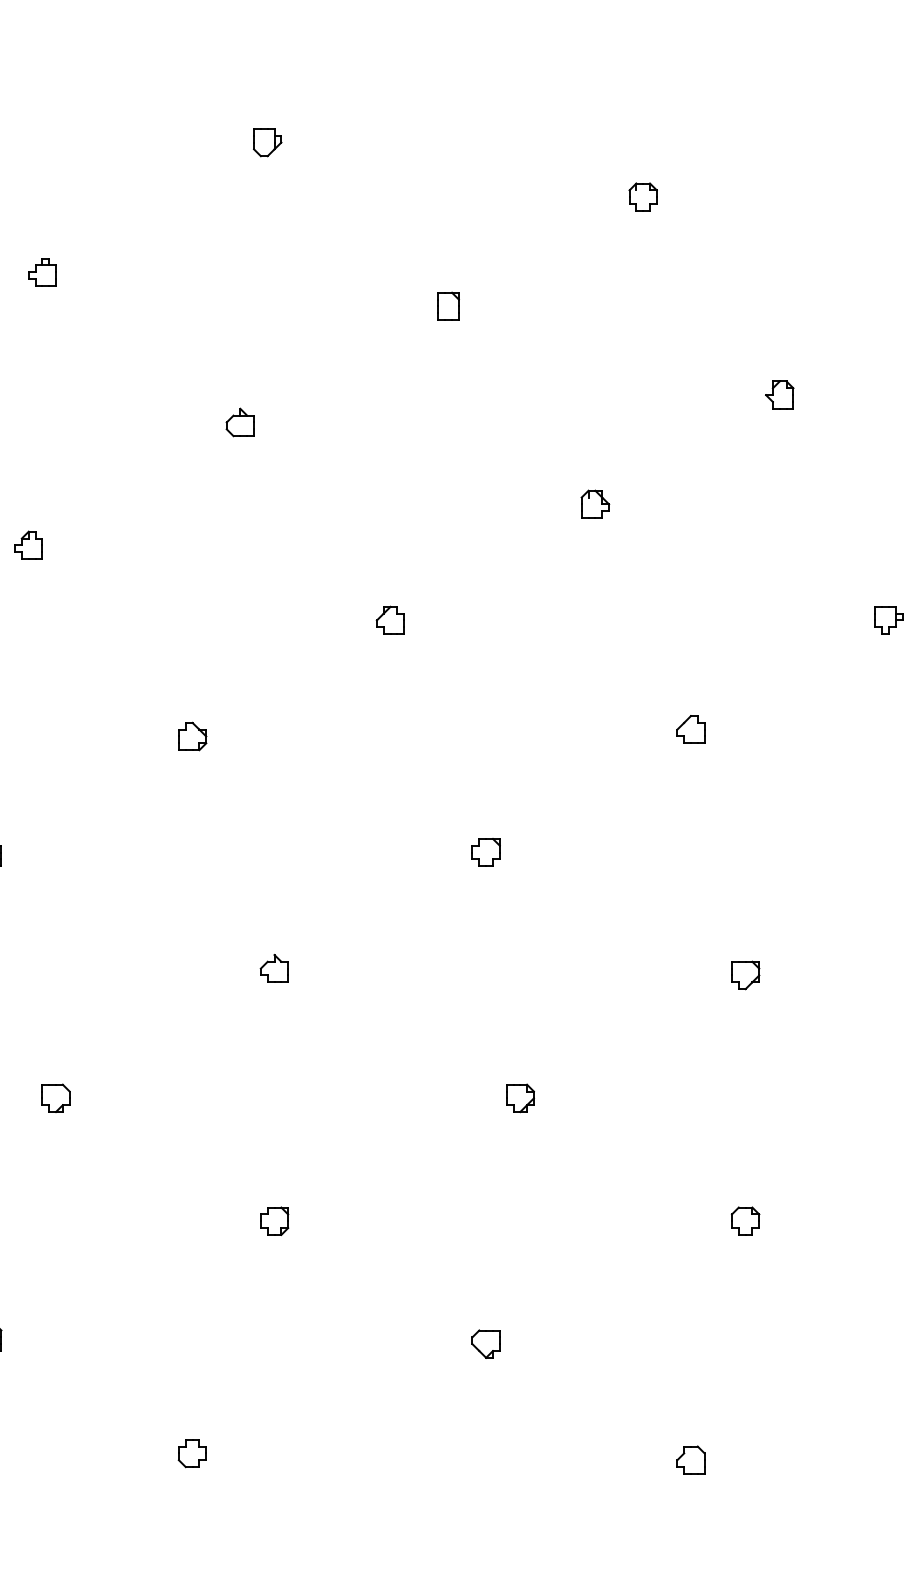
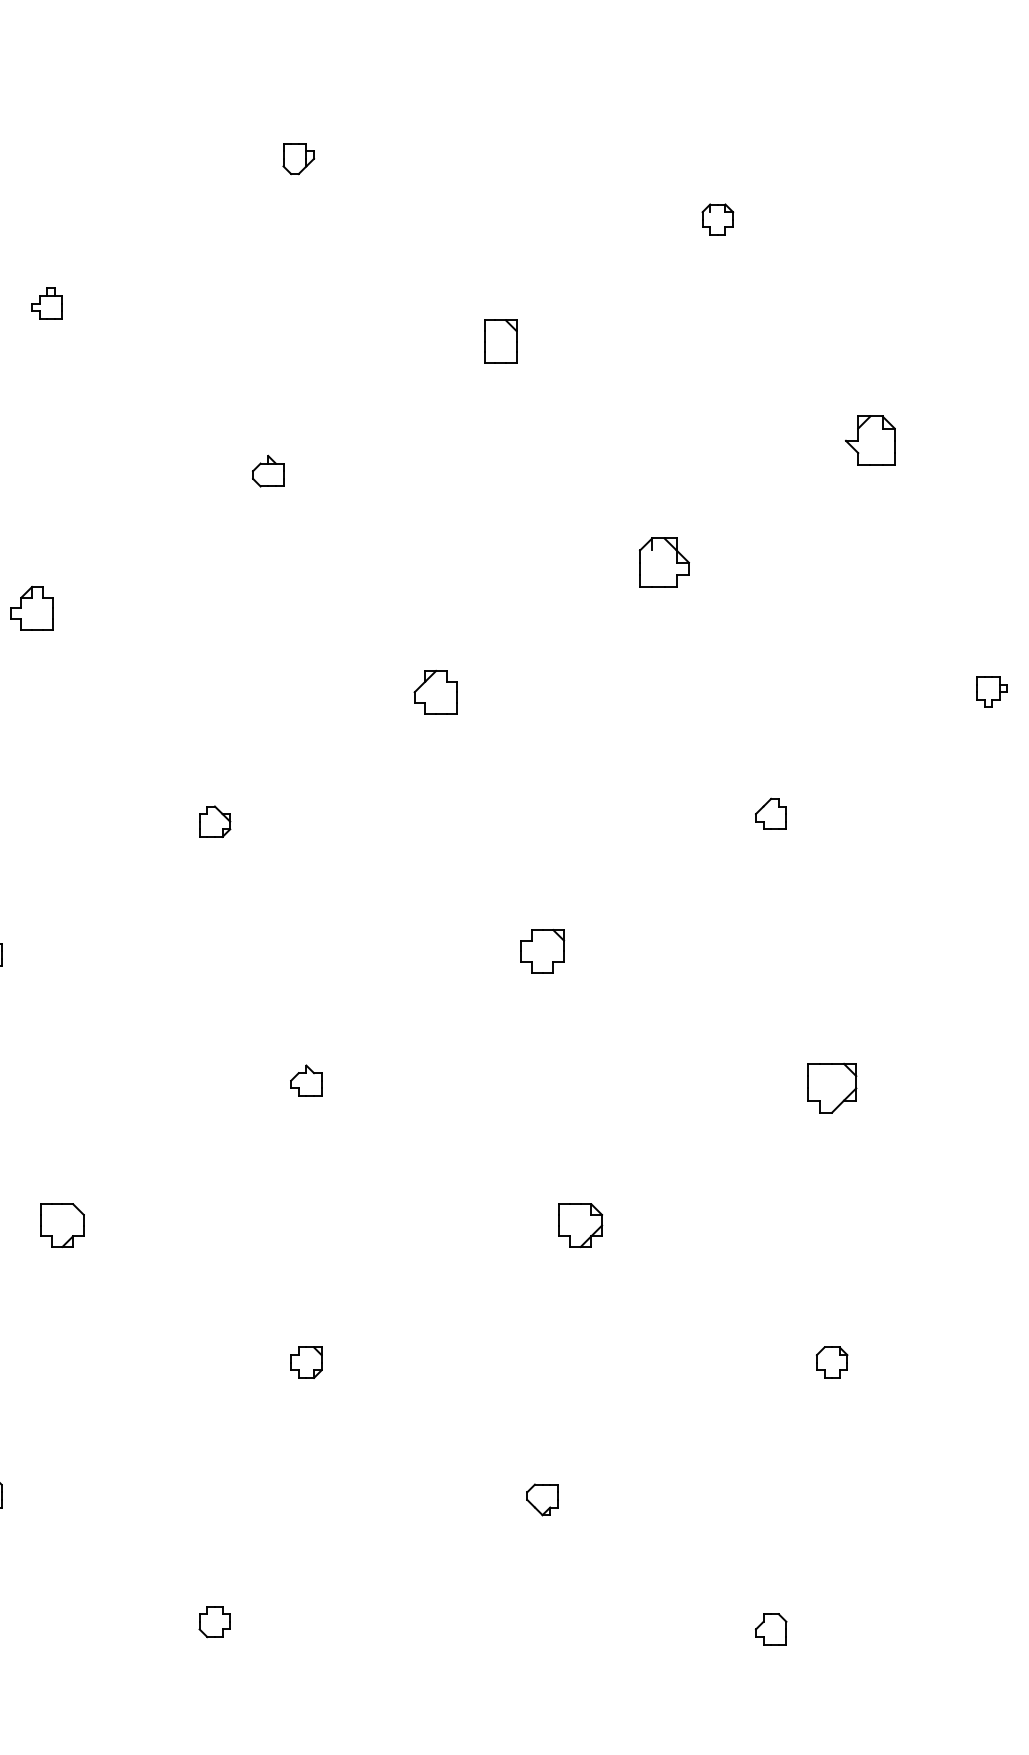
part: (448, 306) -> (500, 341), size x1.4
part: (779, 394) -> (869, 440), size x1.6
part: (595, 504) -> (664, 562), size x1.6
part: (28, 545) -> (31, 608), size x1.4
part: (390, 619) -> (435, 691), size x1.4
part: (486, 851) -> (542, 950), size x1.4
part: (745, 975) -> (832, 1088), size x1.6
part: (56, 1098) -> (62, 1225), size x1.4
part: (520, 1098) -> (580, 1225), size x1.4

